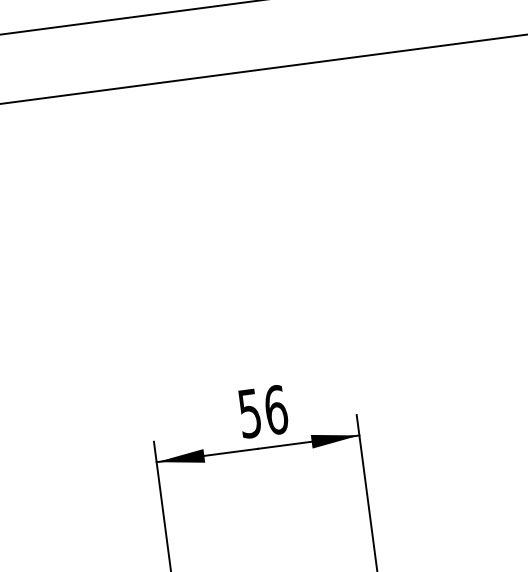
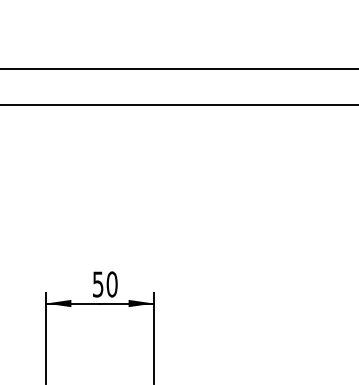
text: (274, 410) -> (111, 284), 56 -> 50

